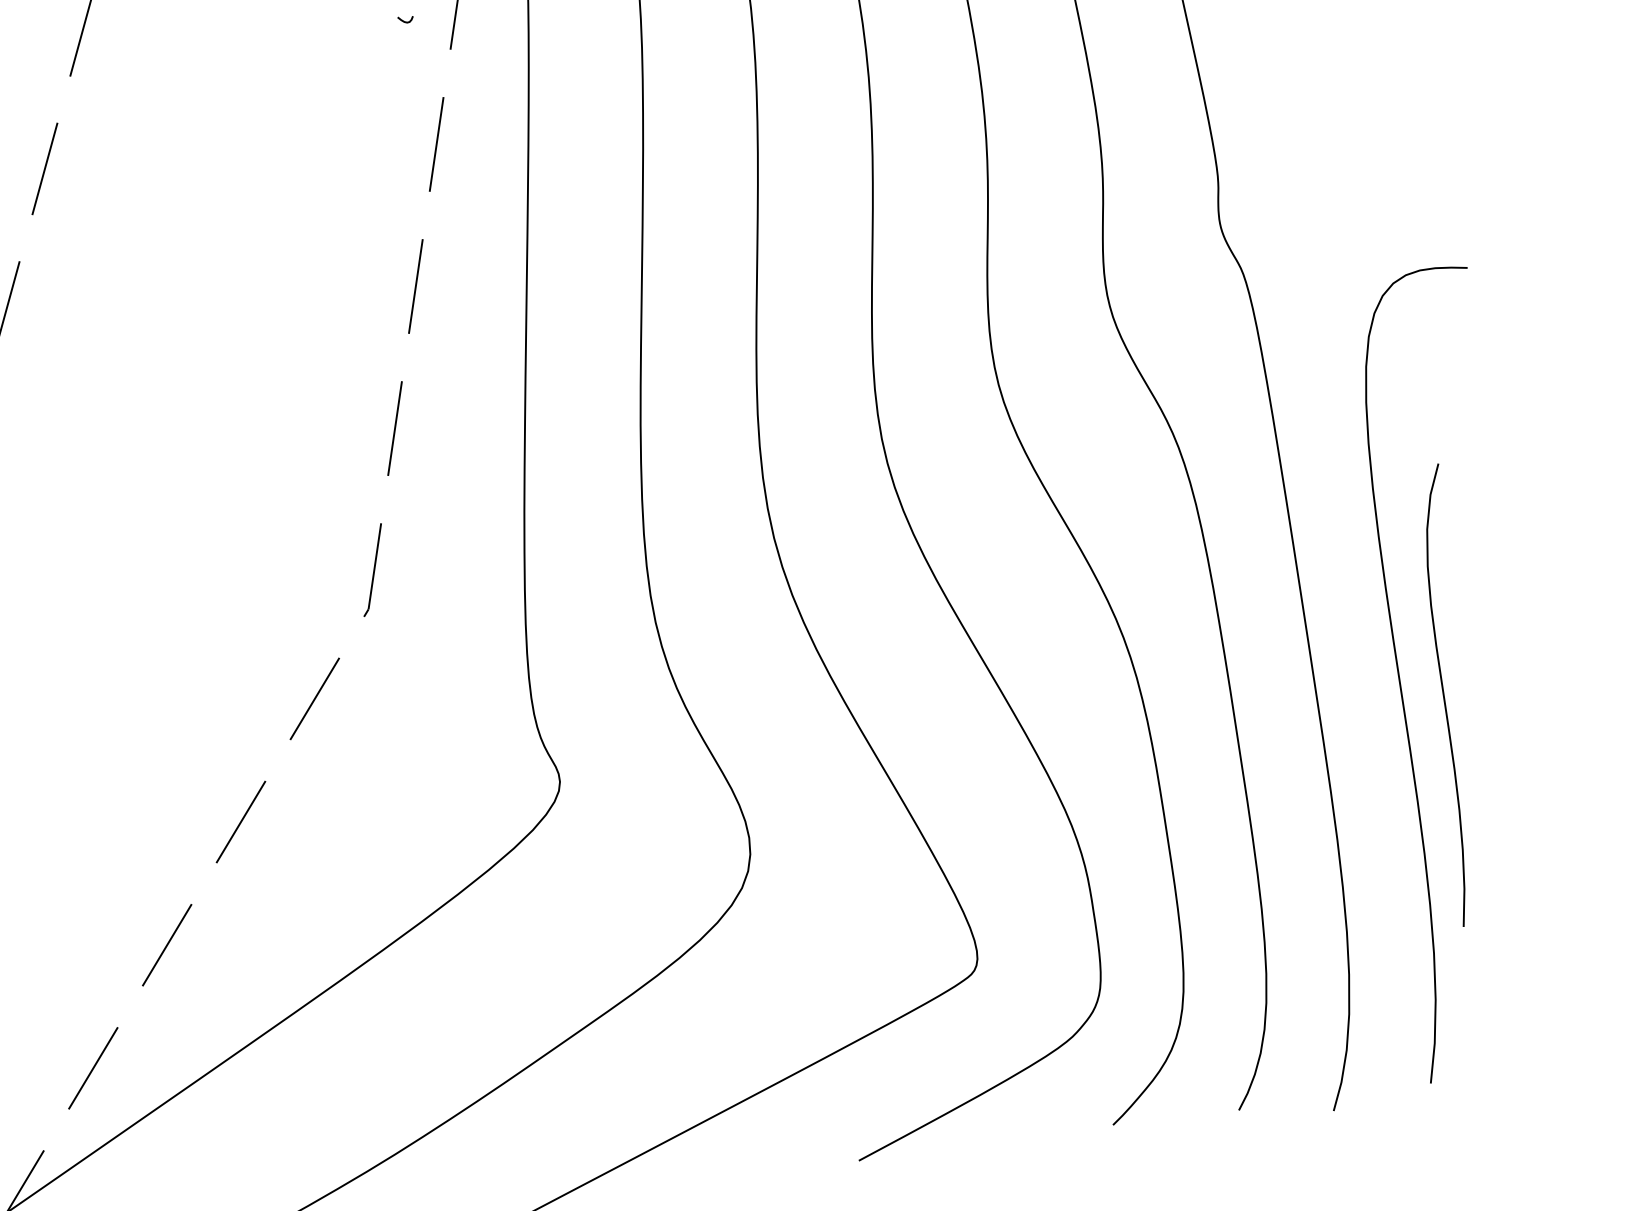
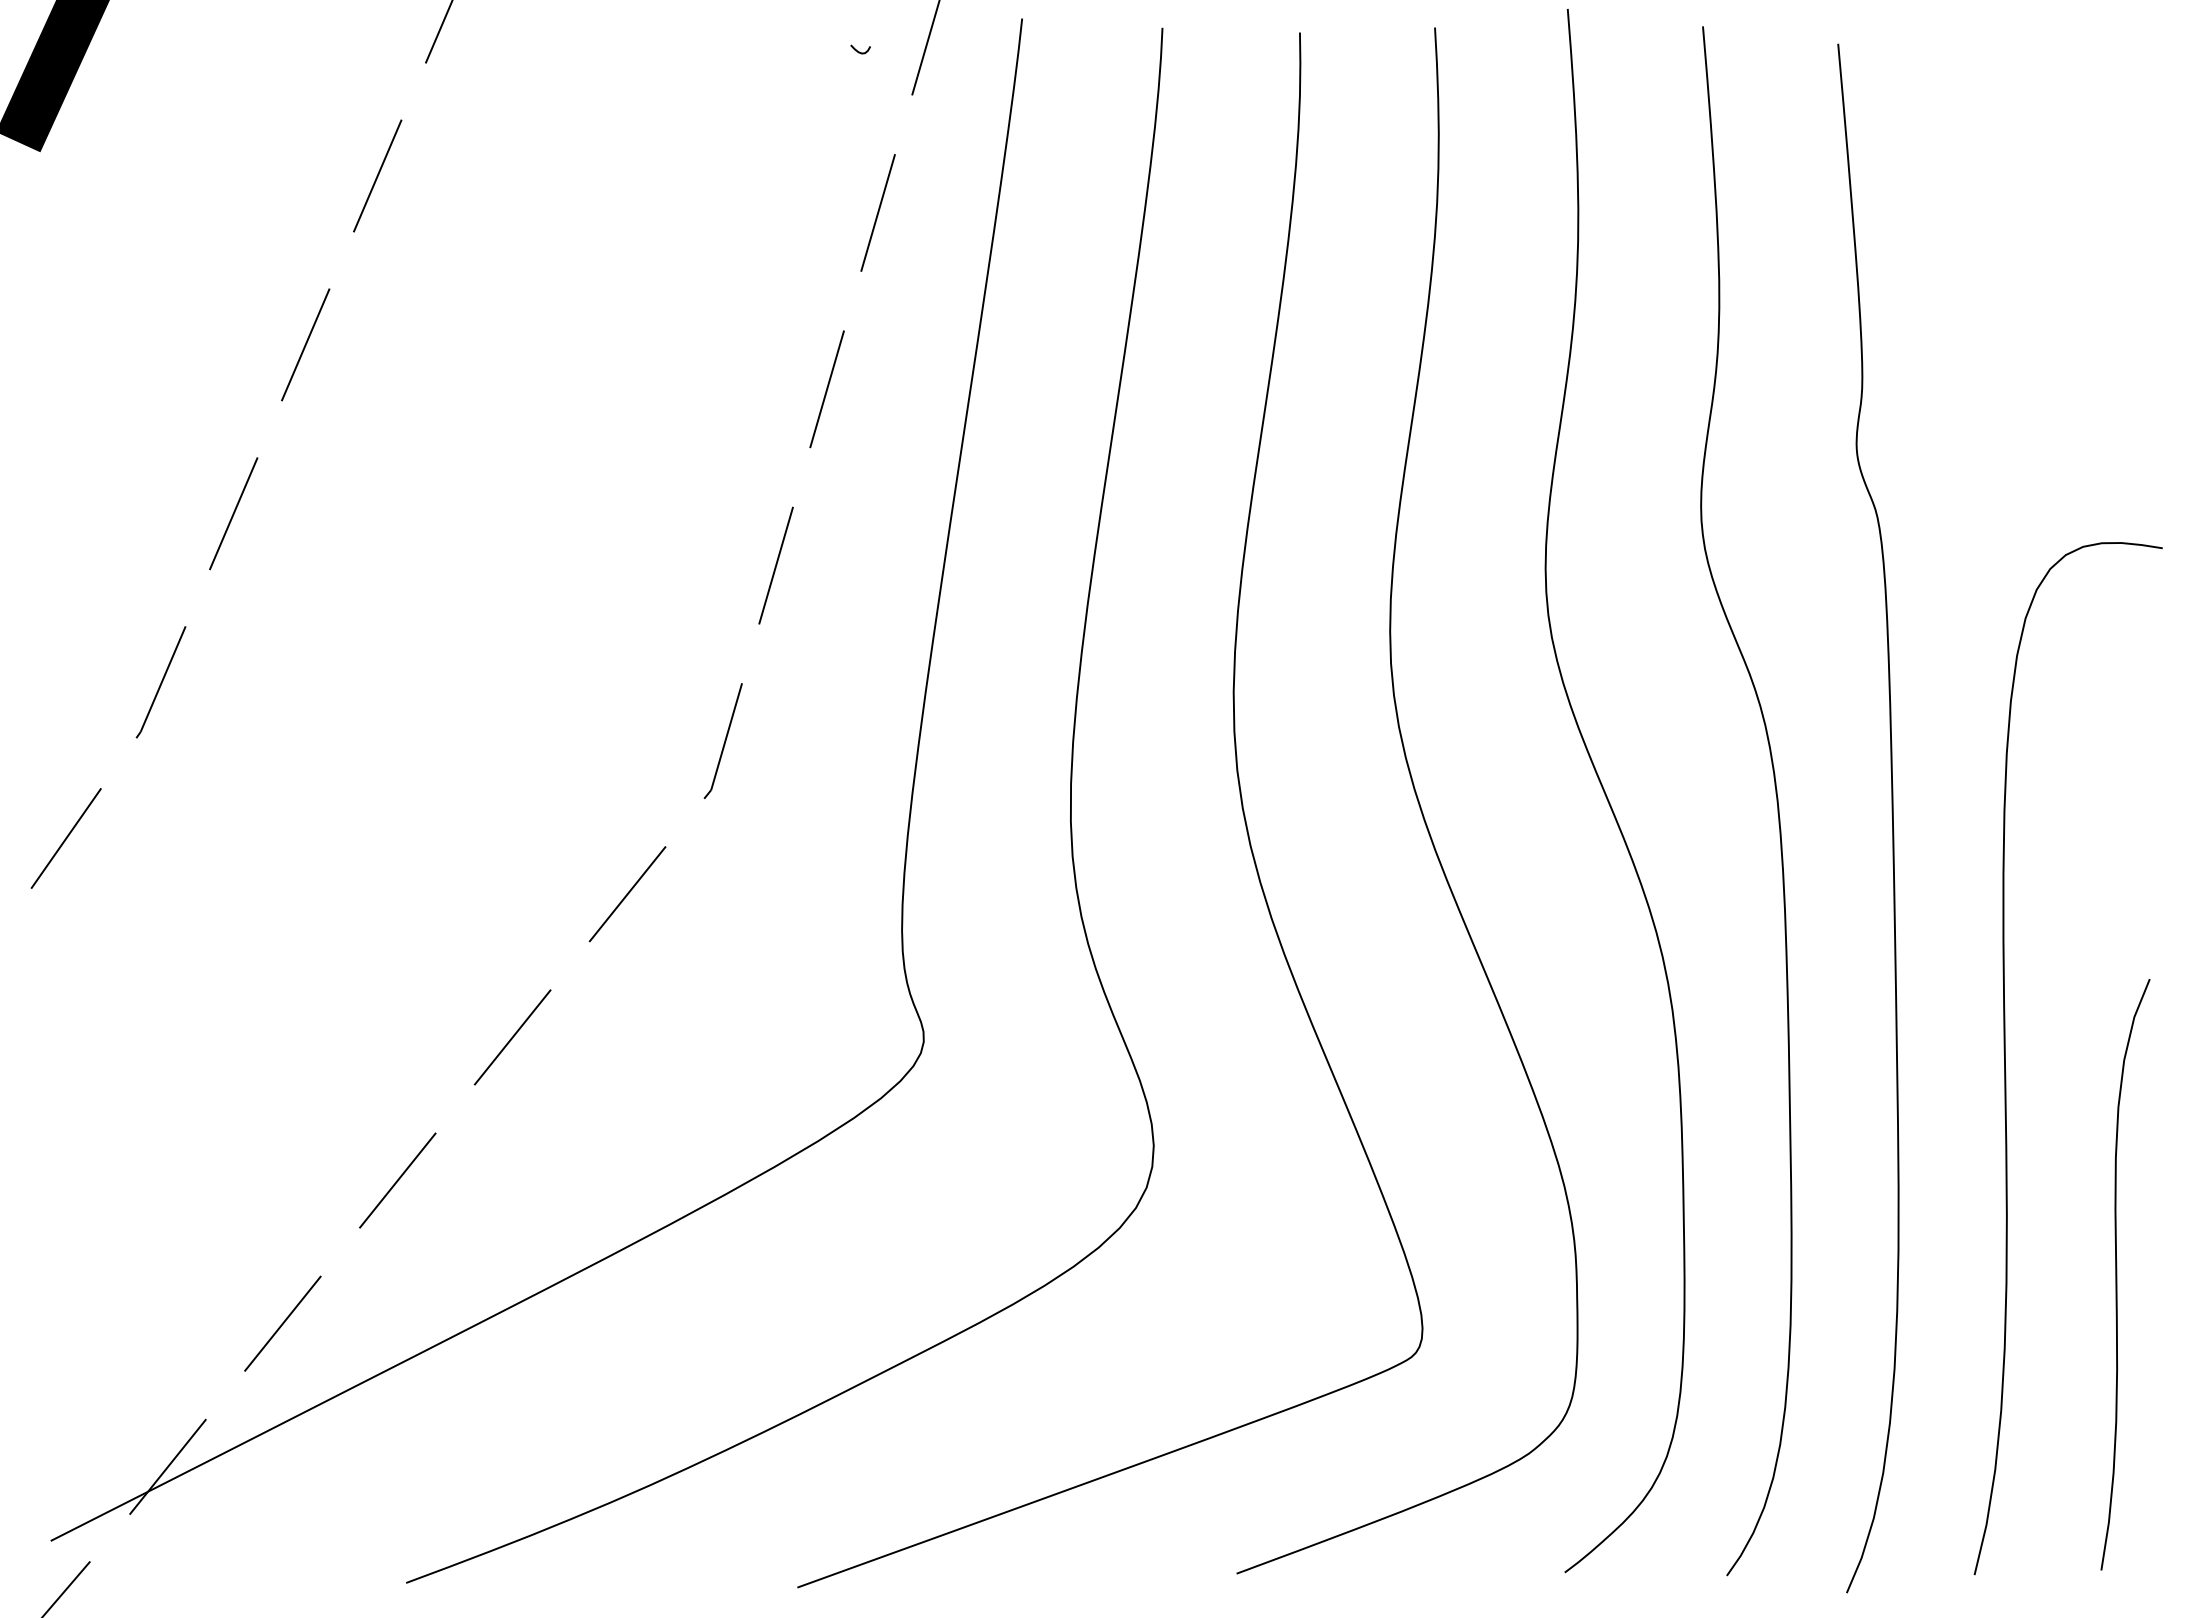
curve: (1444, 695) -> (2117, 1274), moved

